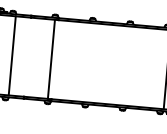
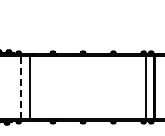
line: (12, 55) -> (21, 87), solid -> dashed
line: (51, 59) -> (29, 87), moved

